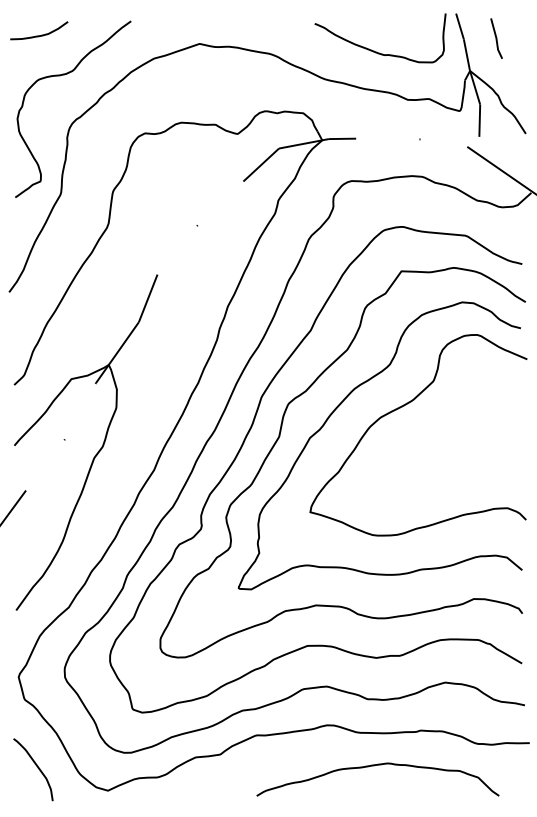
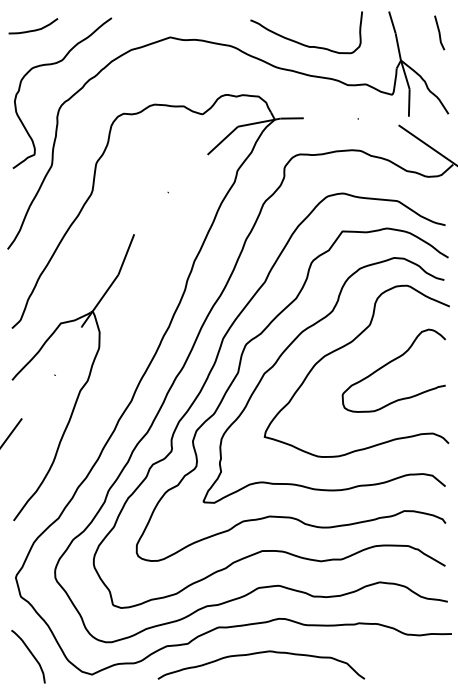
curve: (496, 38) -> (439, 32), moved
curve: (373, 49) -> (300, 42), moved
curve: (455, 427) -> (388, 364), added
curve: (378, 765) -> (261, 653), moved

